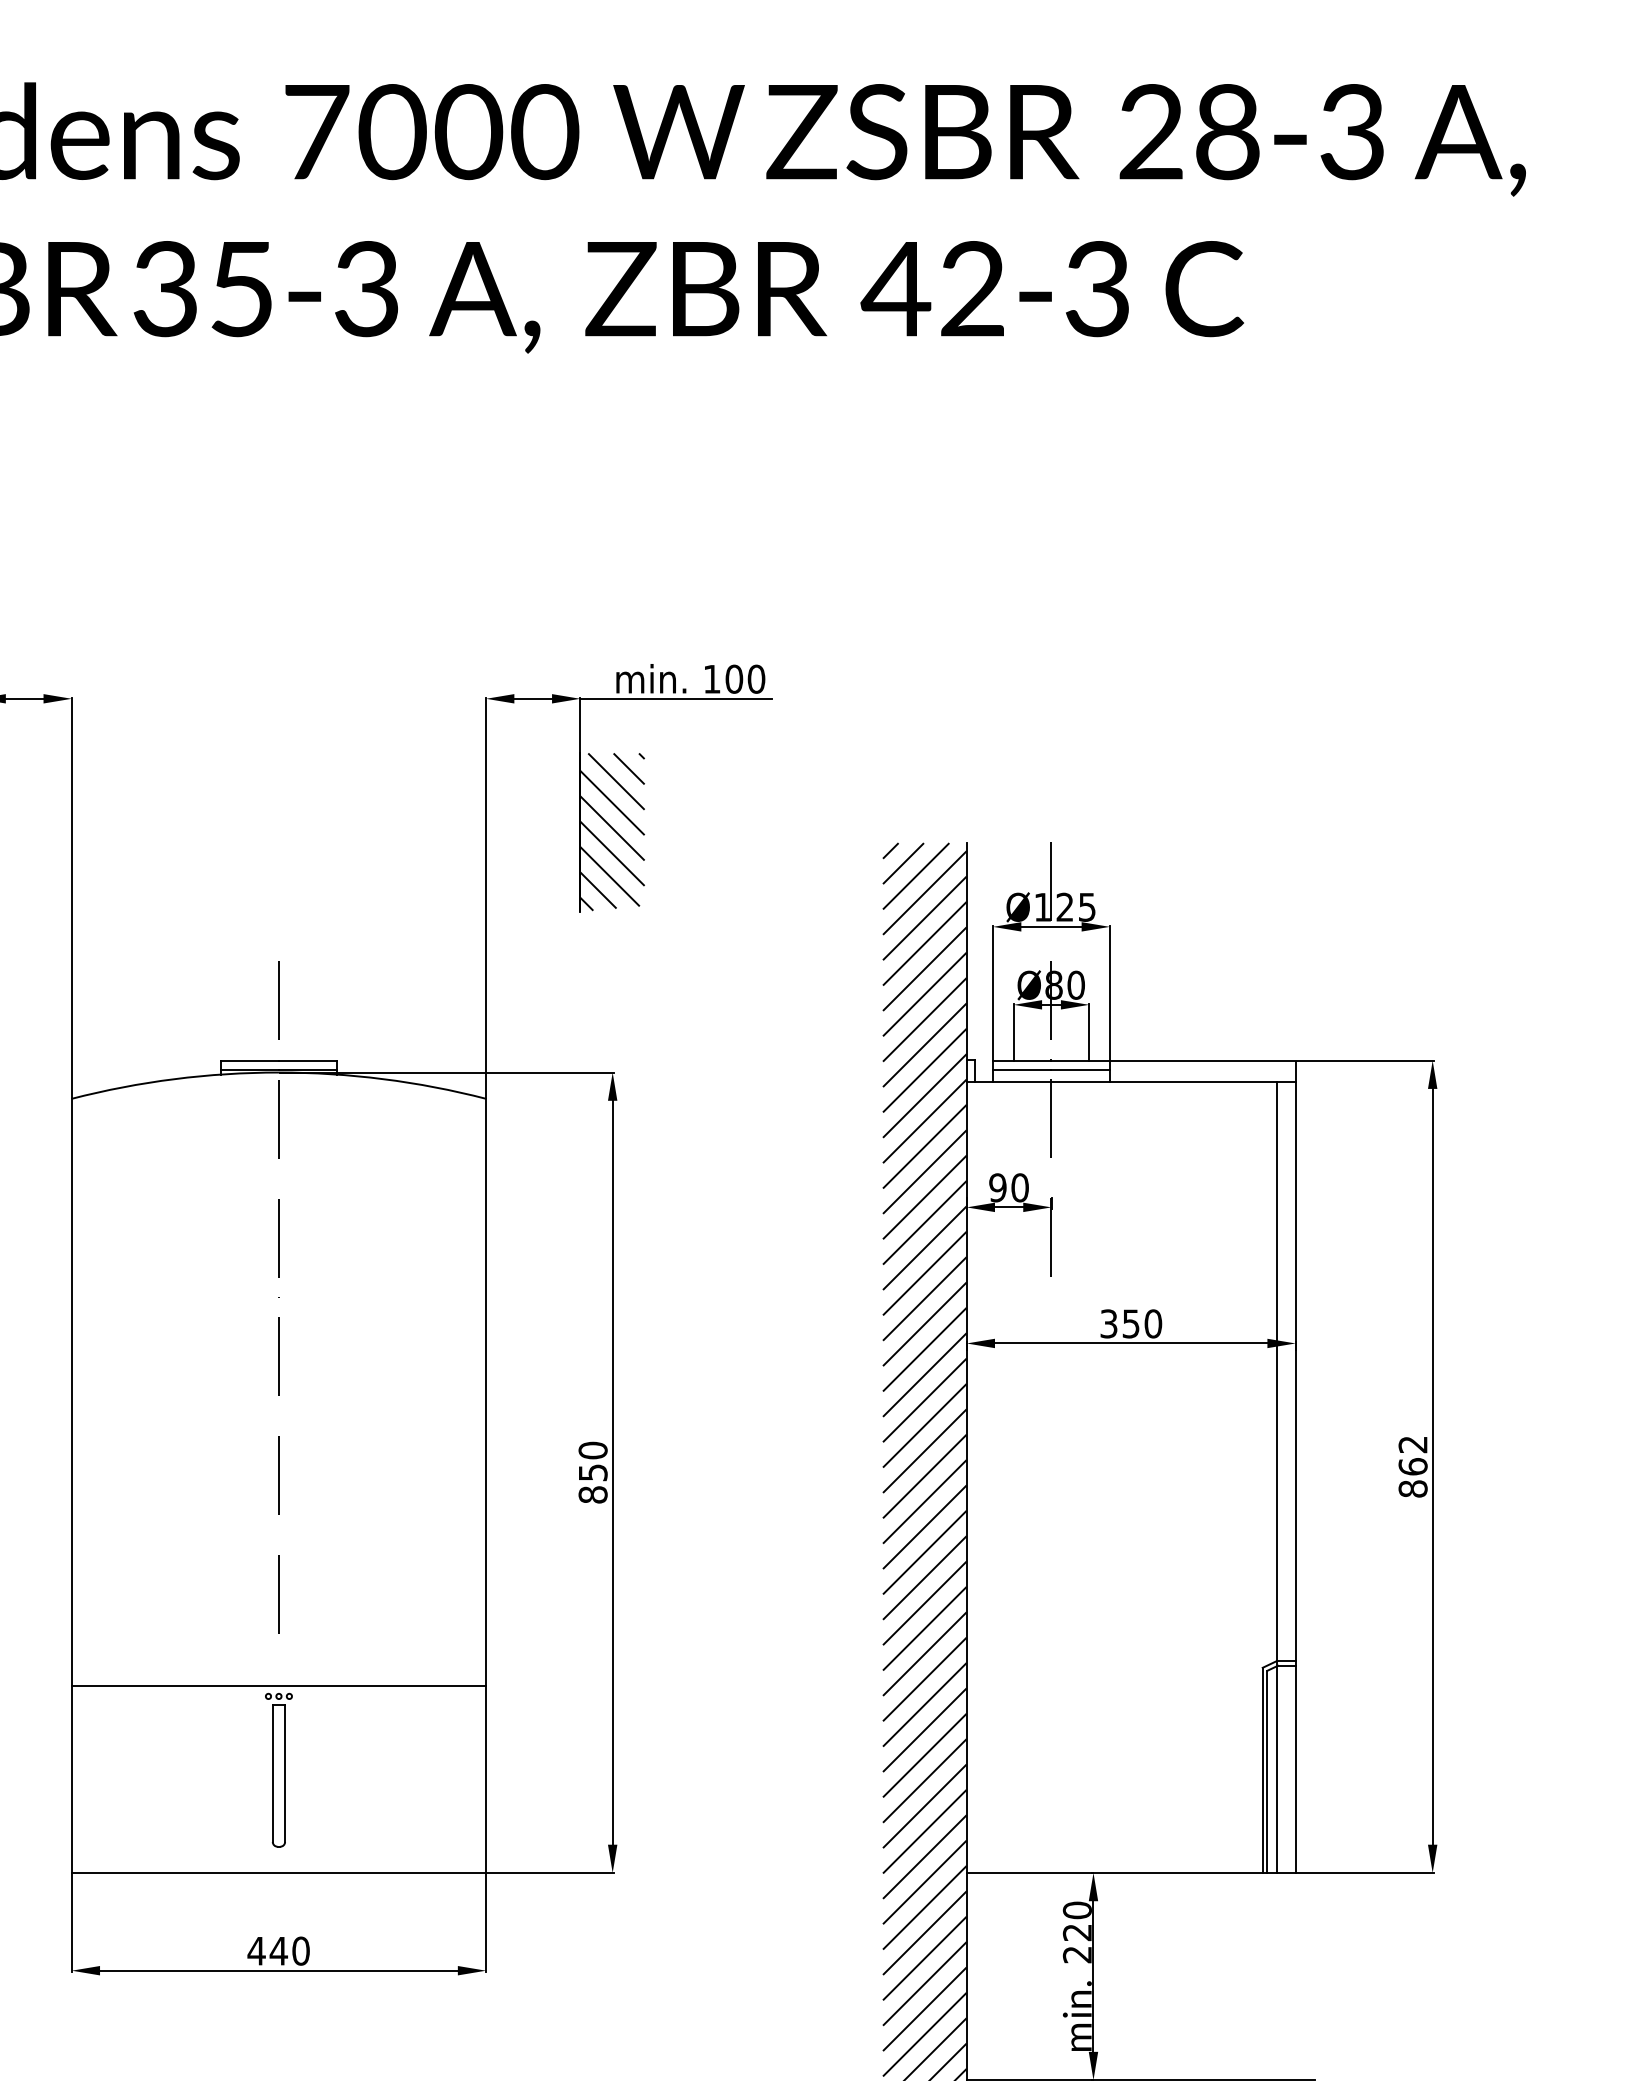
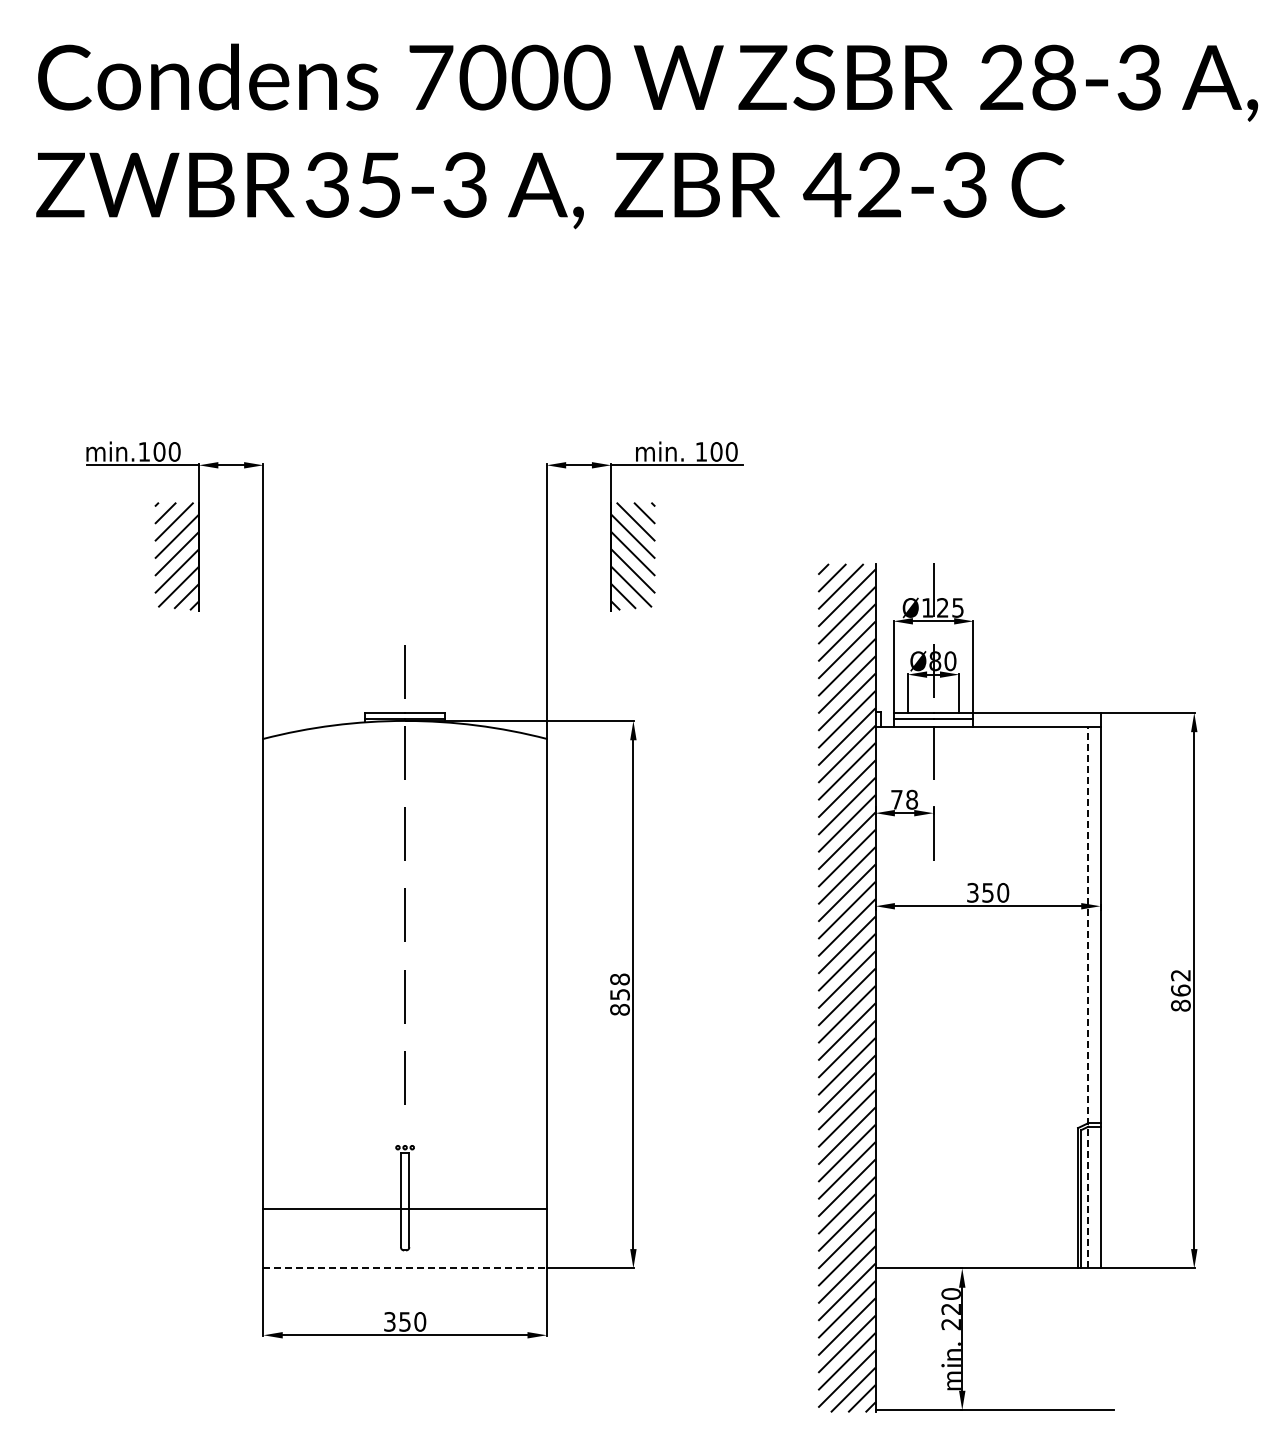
text: (1009, 1187) -> (904, 799), 90 -> 78
text: (592, 1450) -> (619, 979), 850 -> 858
line: (1276, 1476) -> (1087, 997), solid -> dashed
line: (278, 1685) -> (404, 1208), moved
line: (279, 1873) -> (405, 1268), solid -> dashed
text: (267, 1950) -> (397, 1321), 440 -> 350

